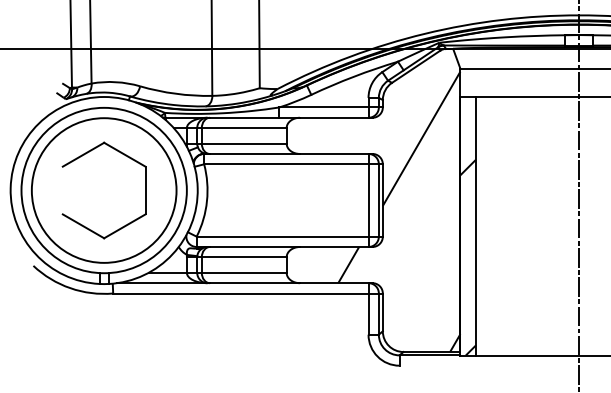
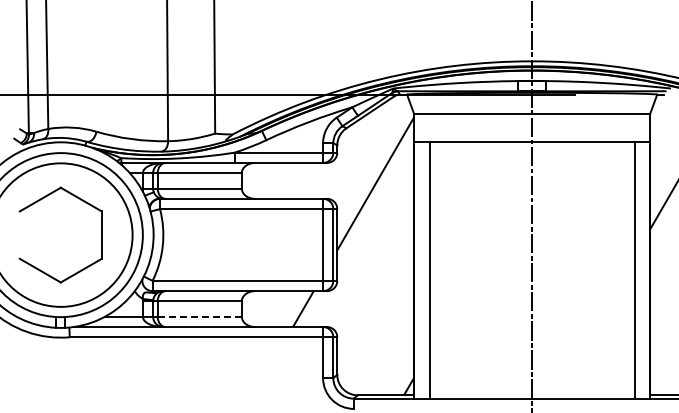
hatch: (467, 257) -> (421, 301), removed
line: (243, 272) -> (199, 316), solid -> dashed

